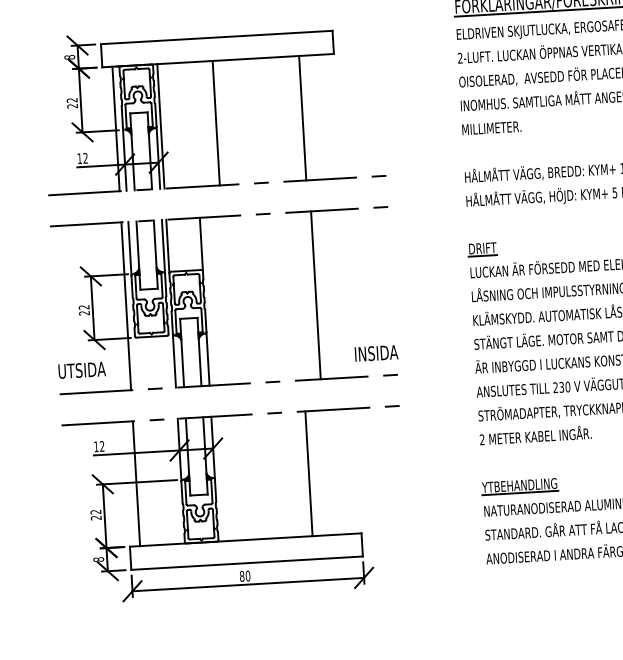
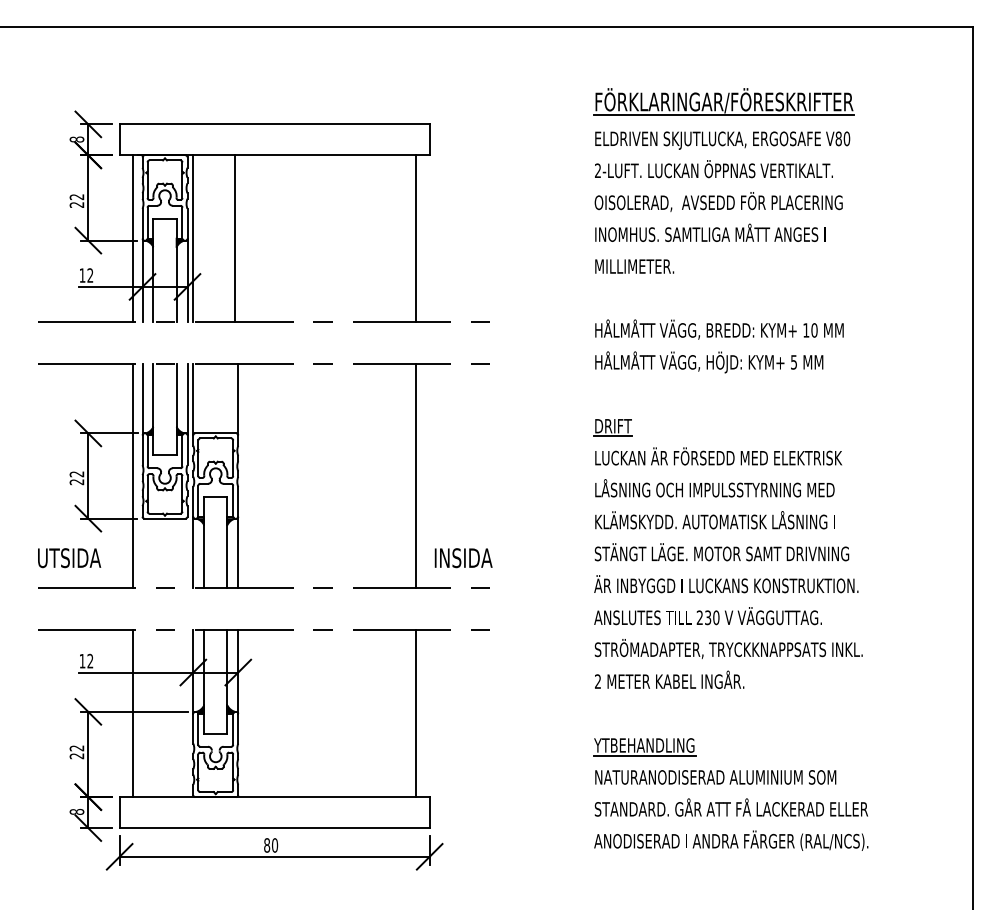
line: (302, 118) -> (416, 238), moved
line: (216, 123) -> (235, 238), moved
line: (316, 294) -> (416, 475), moved
line: (309, 473) -> (416, 713), moved

